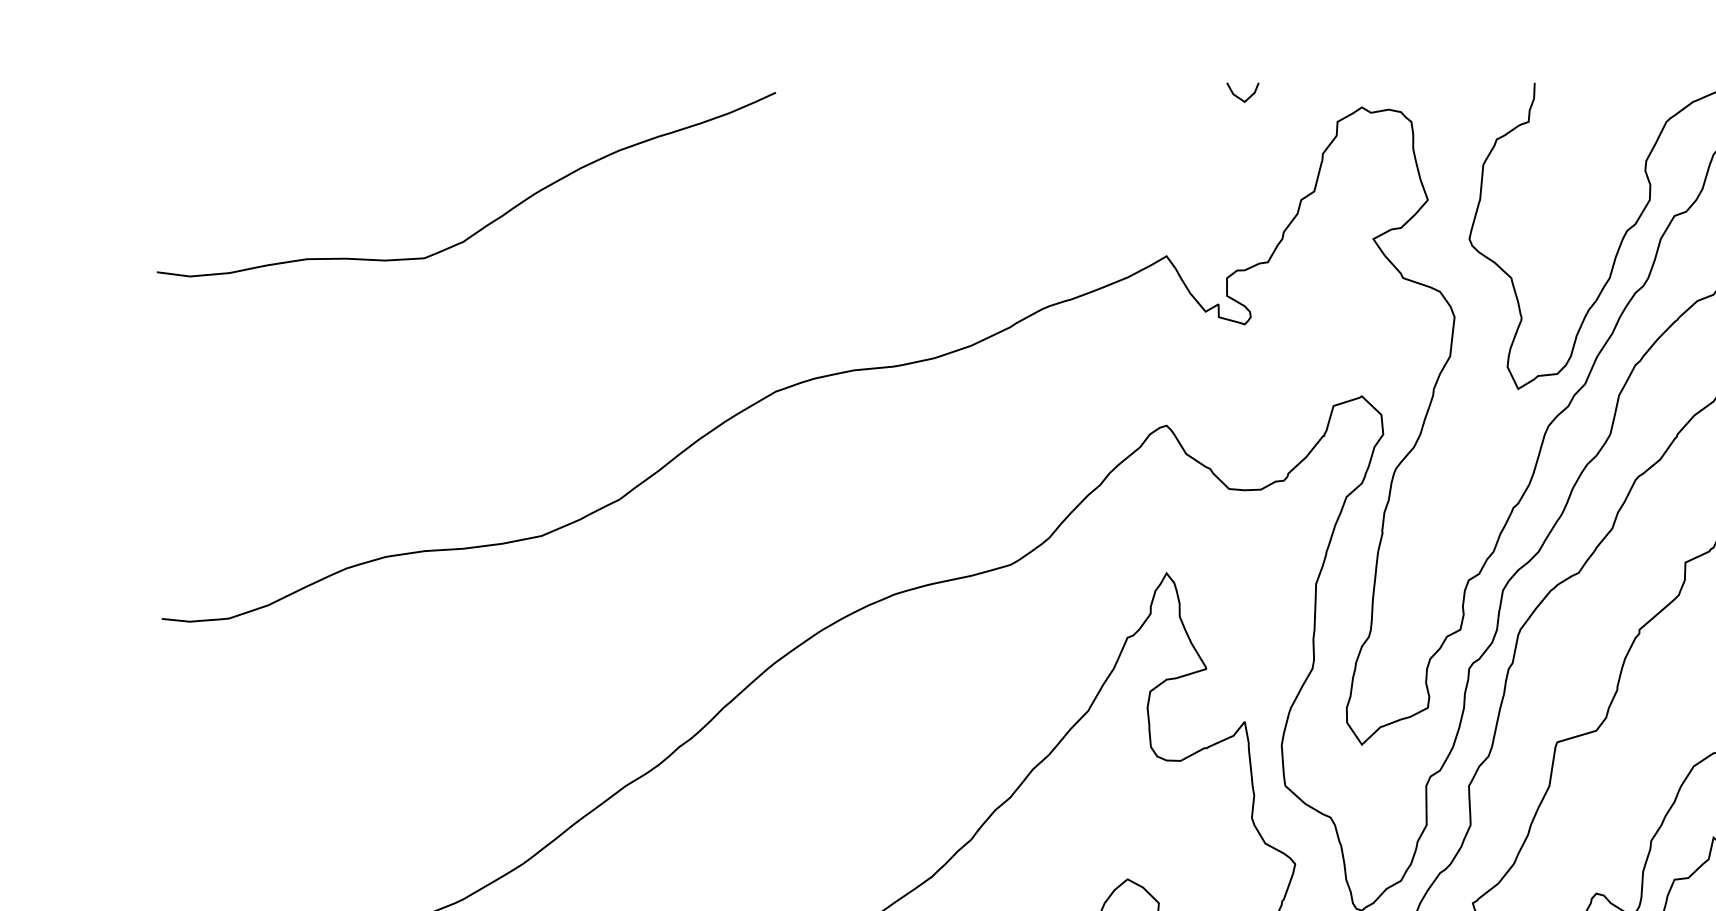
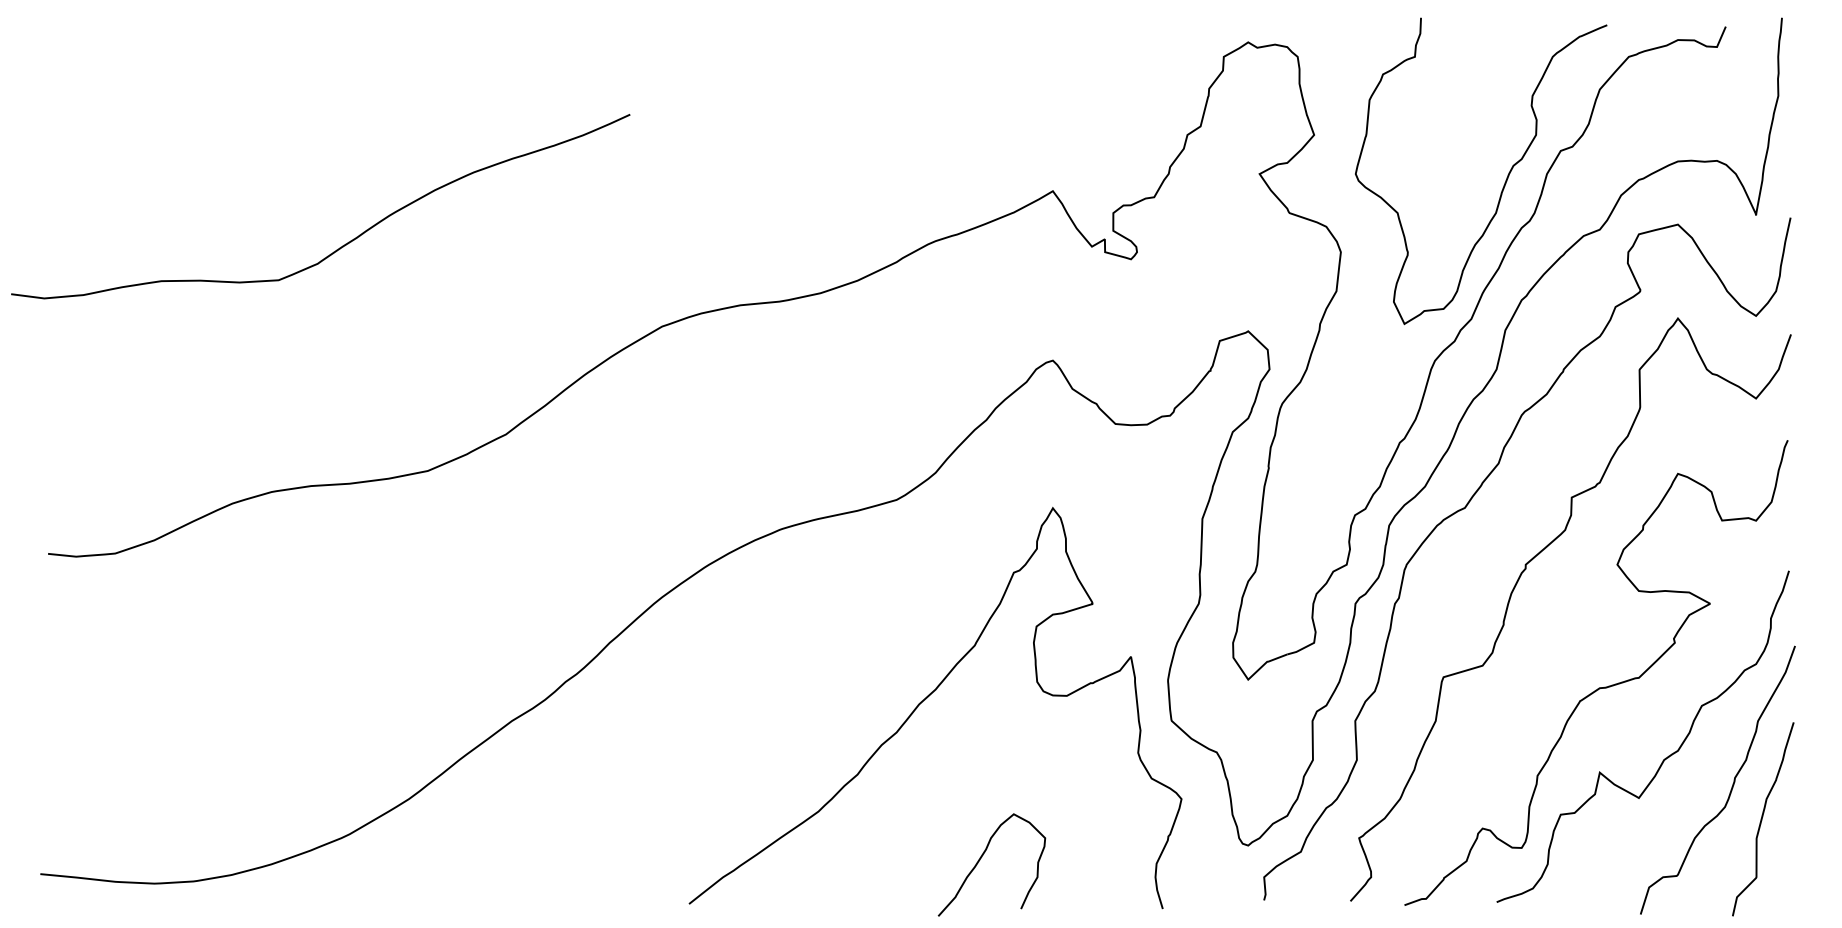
line: (1240, 97) -> (1126, 32), removed
curve: (491, 221) -> (345, 243), moved

